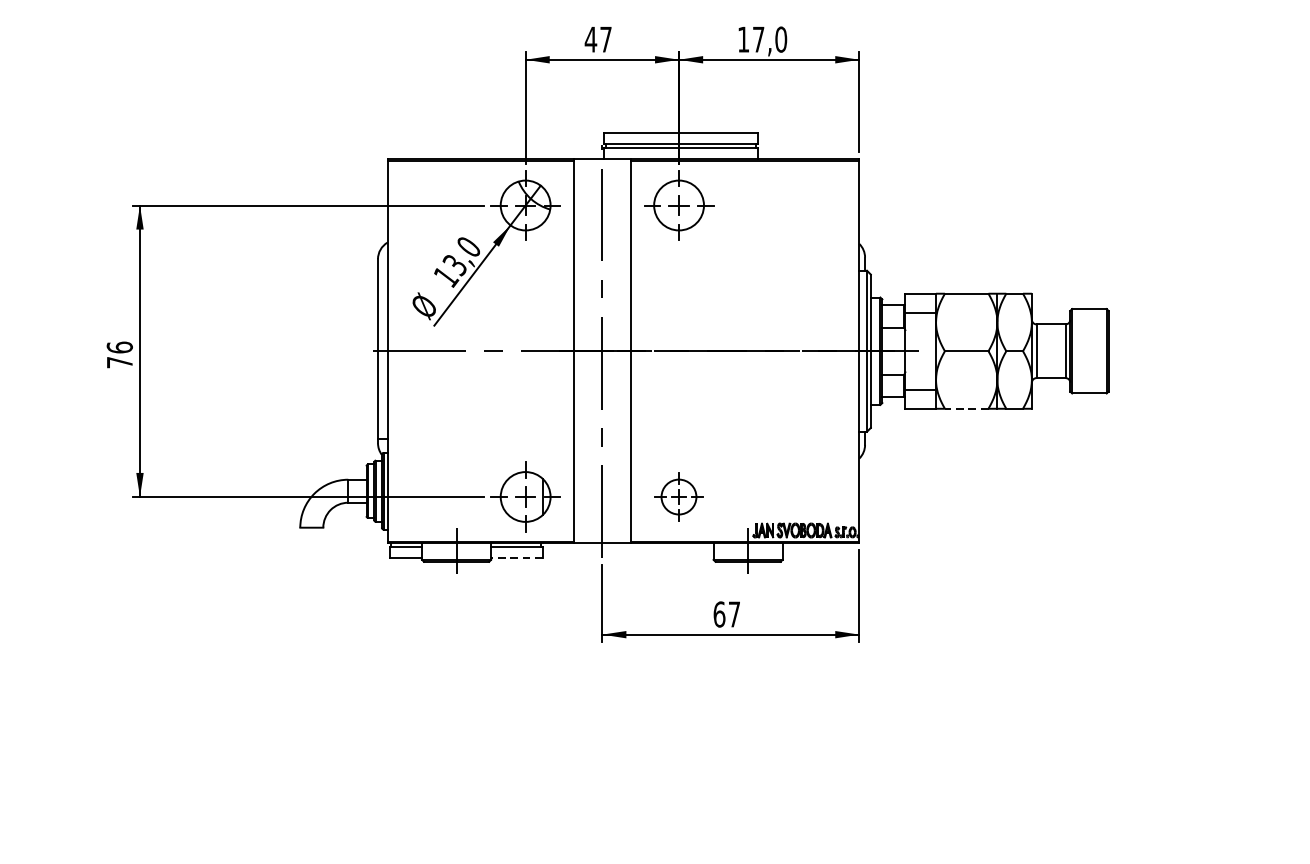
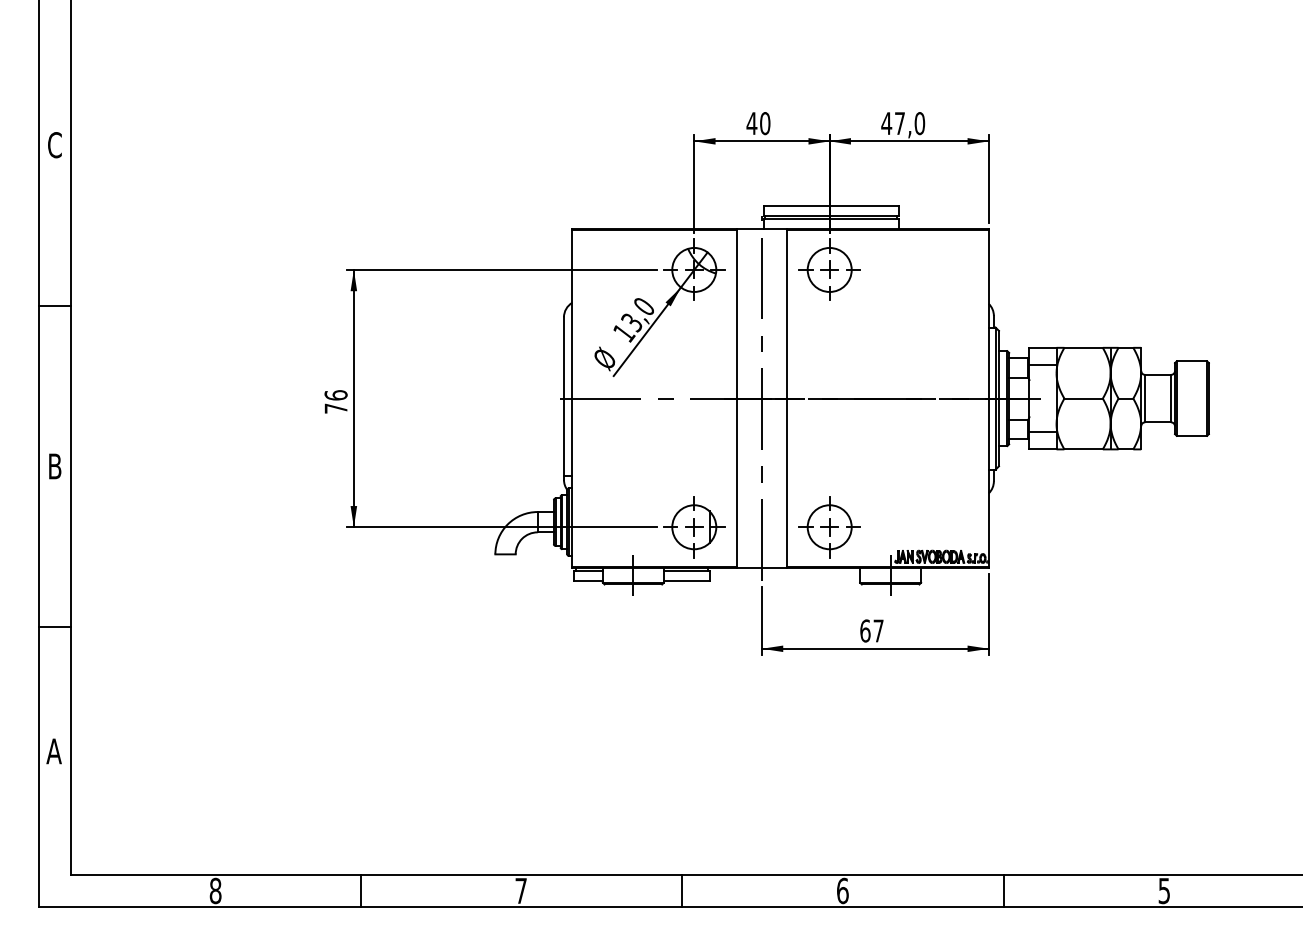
text: (606, 39) -> (765, 123), 47 -> 40
text: (743, 39) -> (886, 123), 17,0 -> 47,0
line: (966, 408) -> (1083, 449), dashed -> solid
part: (678, 497) -> (829, 527), size x1.43
line: (516, 558) -> (686, 581), dashed -> solid

